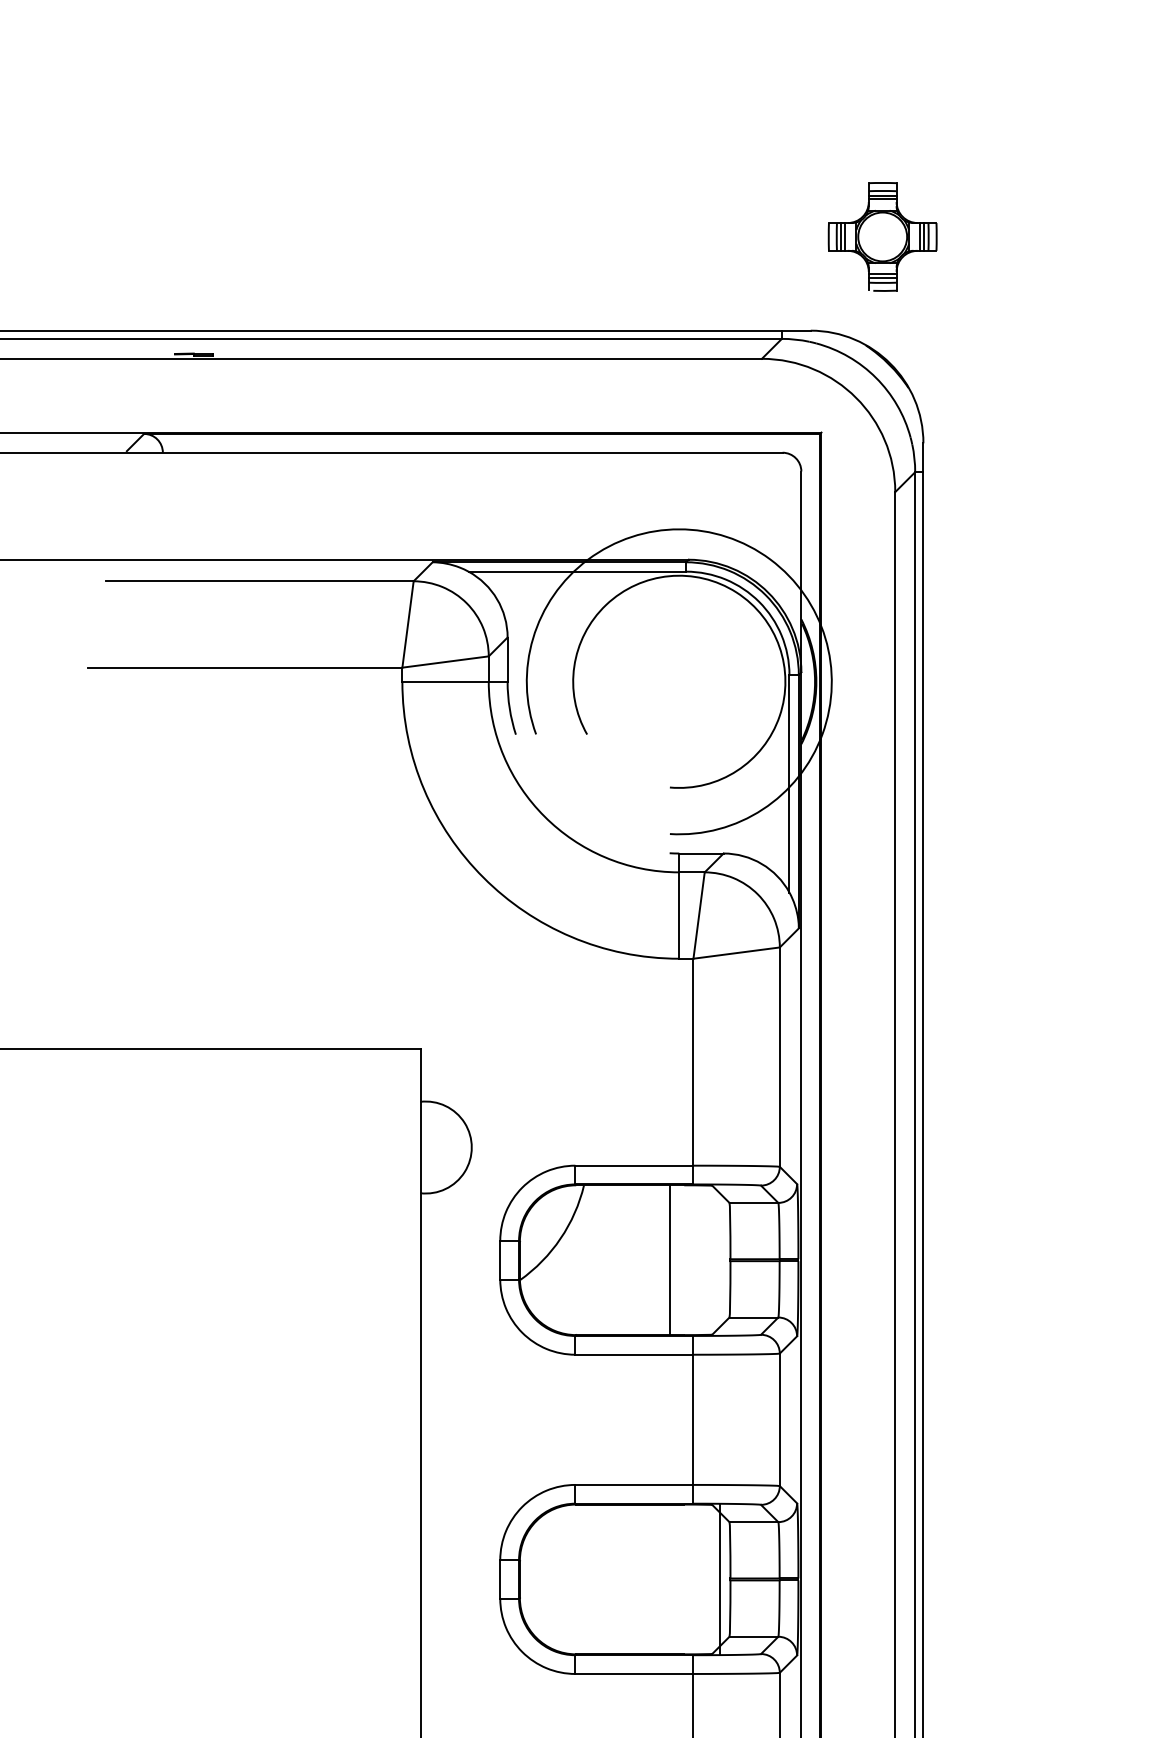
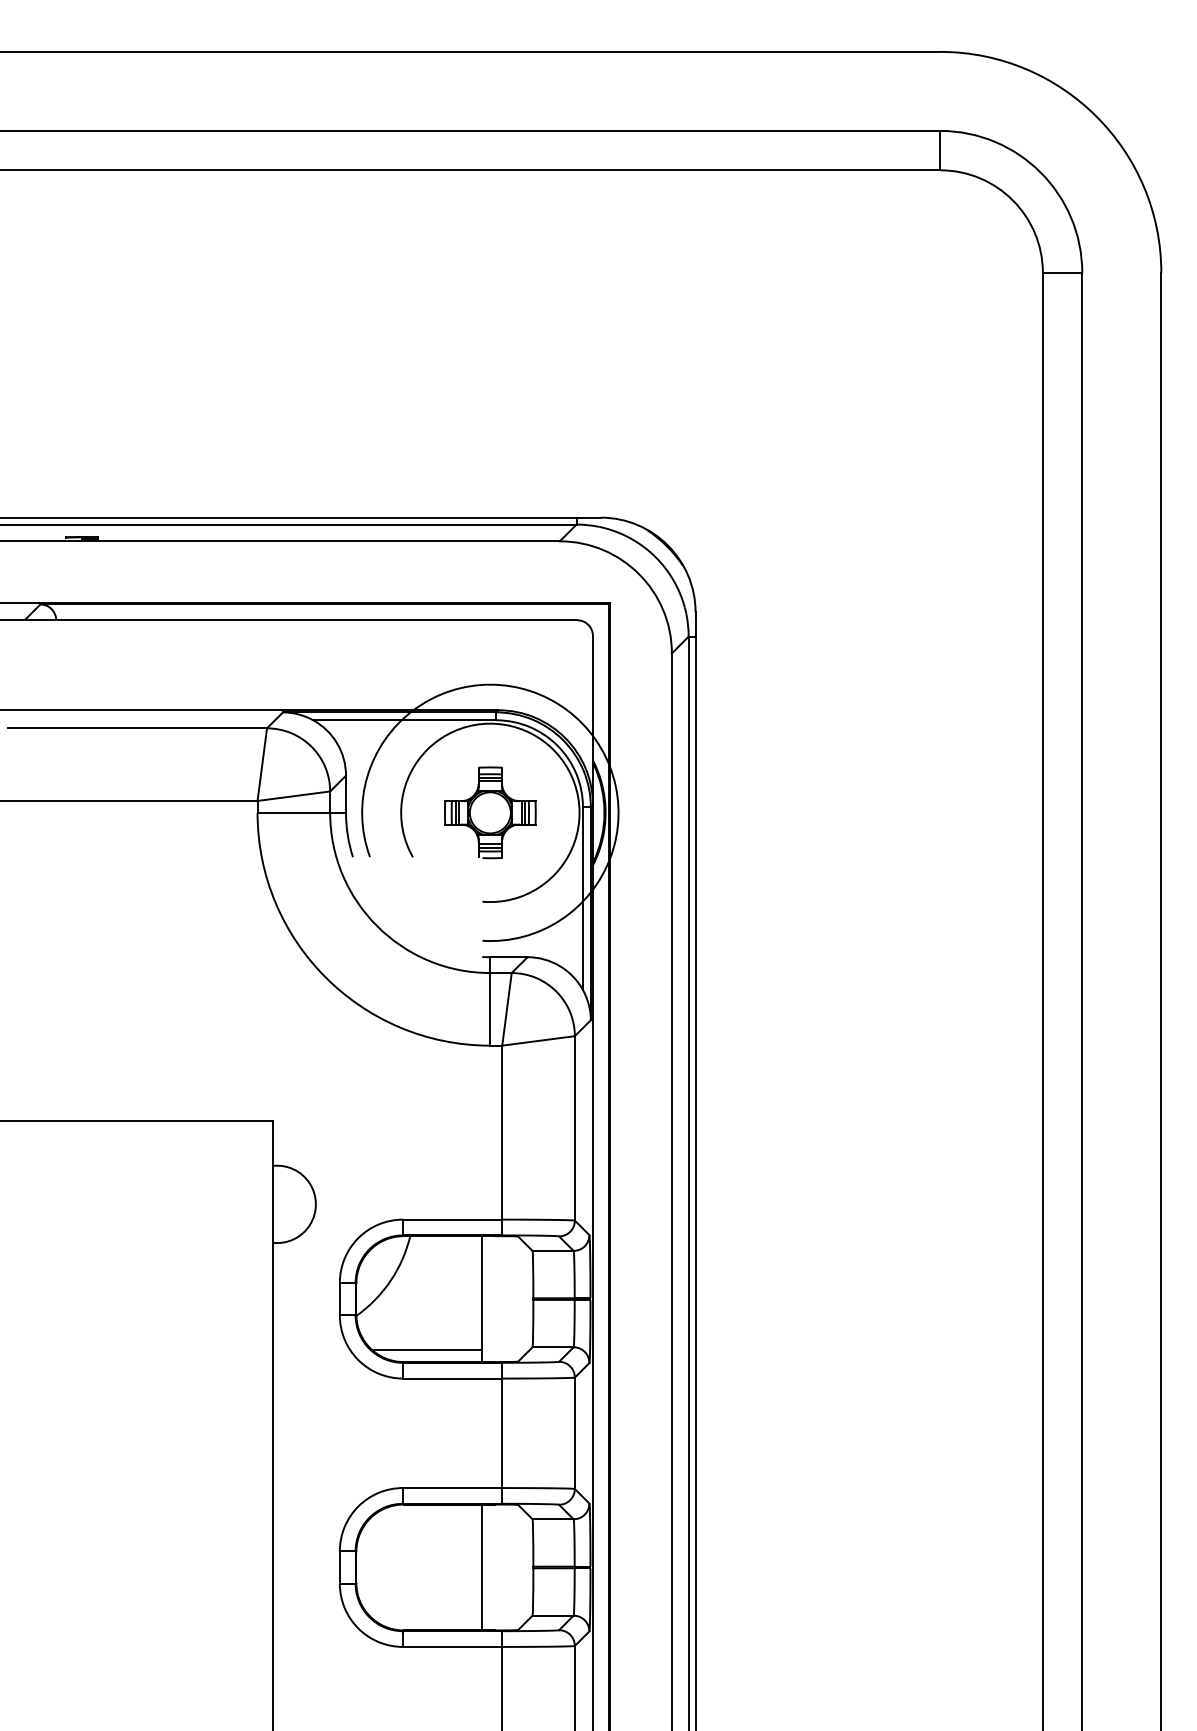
part: (882, 236) -> (490, 812), moved
line: (604, 1321) -> (427, 1350), added
line: (719, 1579) -> (482, 1567), moved

